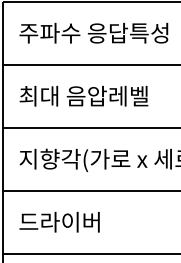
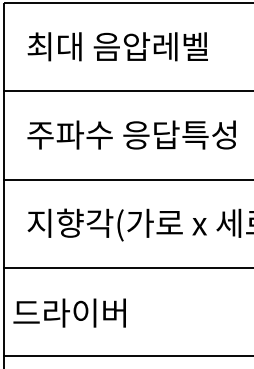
text: (93, 32) -> (131, 45), 주파수 응답특성 -> 최대 음압레벨
text: (93, 95) -> (131, 134), 최대 음압레벨 -> 주파수 응답특성
text: (59, 221) -> (69, 312), moved

